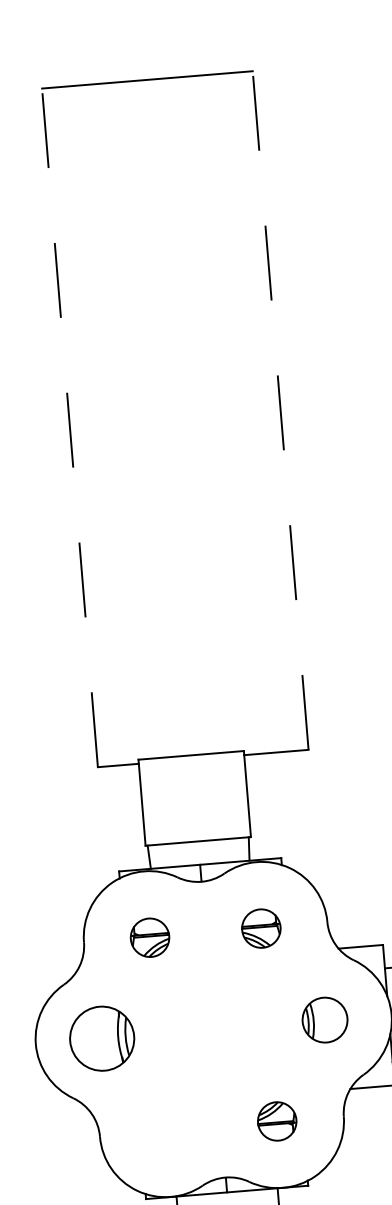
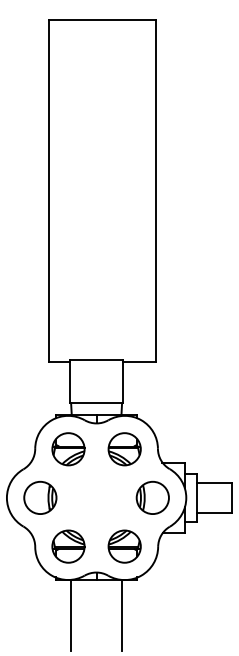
line: (280, 410) -> (155, 190), dashed -> solid
line: (70, 427) -> (49, 190), dashed -> solid
part: (261, 928) -> (124, 449), size x1.67
part: (150, 938) -> (68, 449), size x1.67
part: (324, 1019) -> (152, 497), size x1.43
part: (276, 1121) -> (124, 546), size x1.67
part: (165, 1130) -> (68, 546), added

